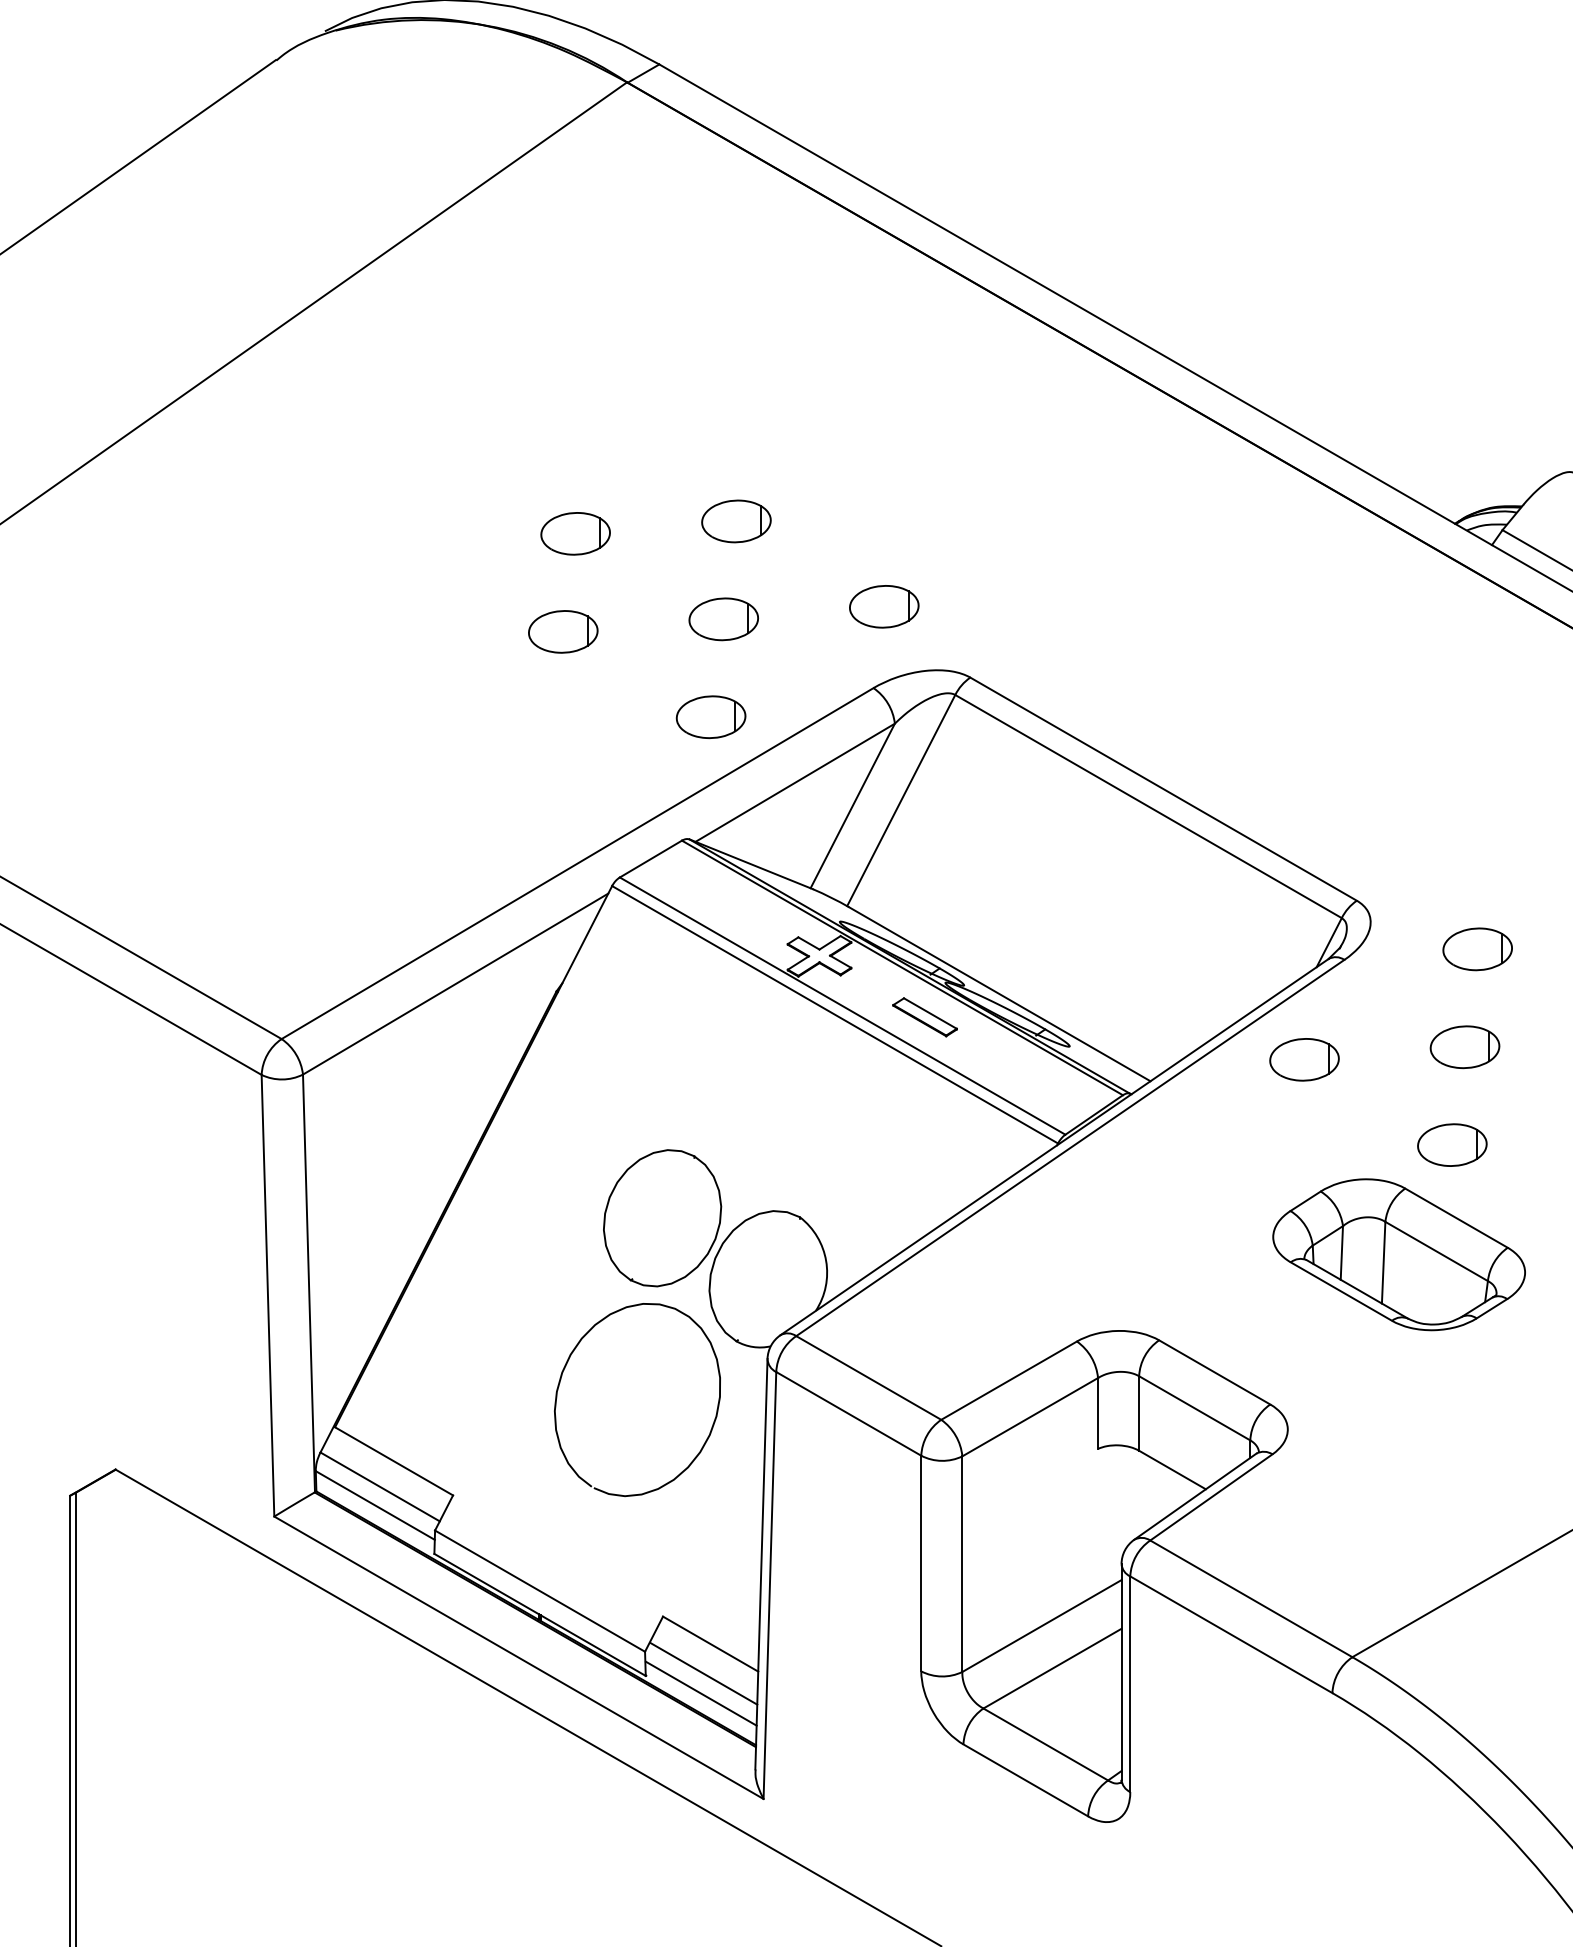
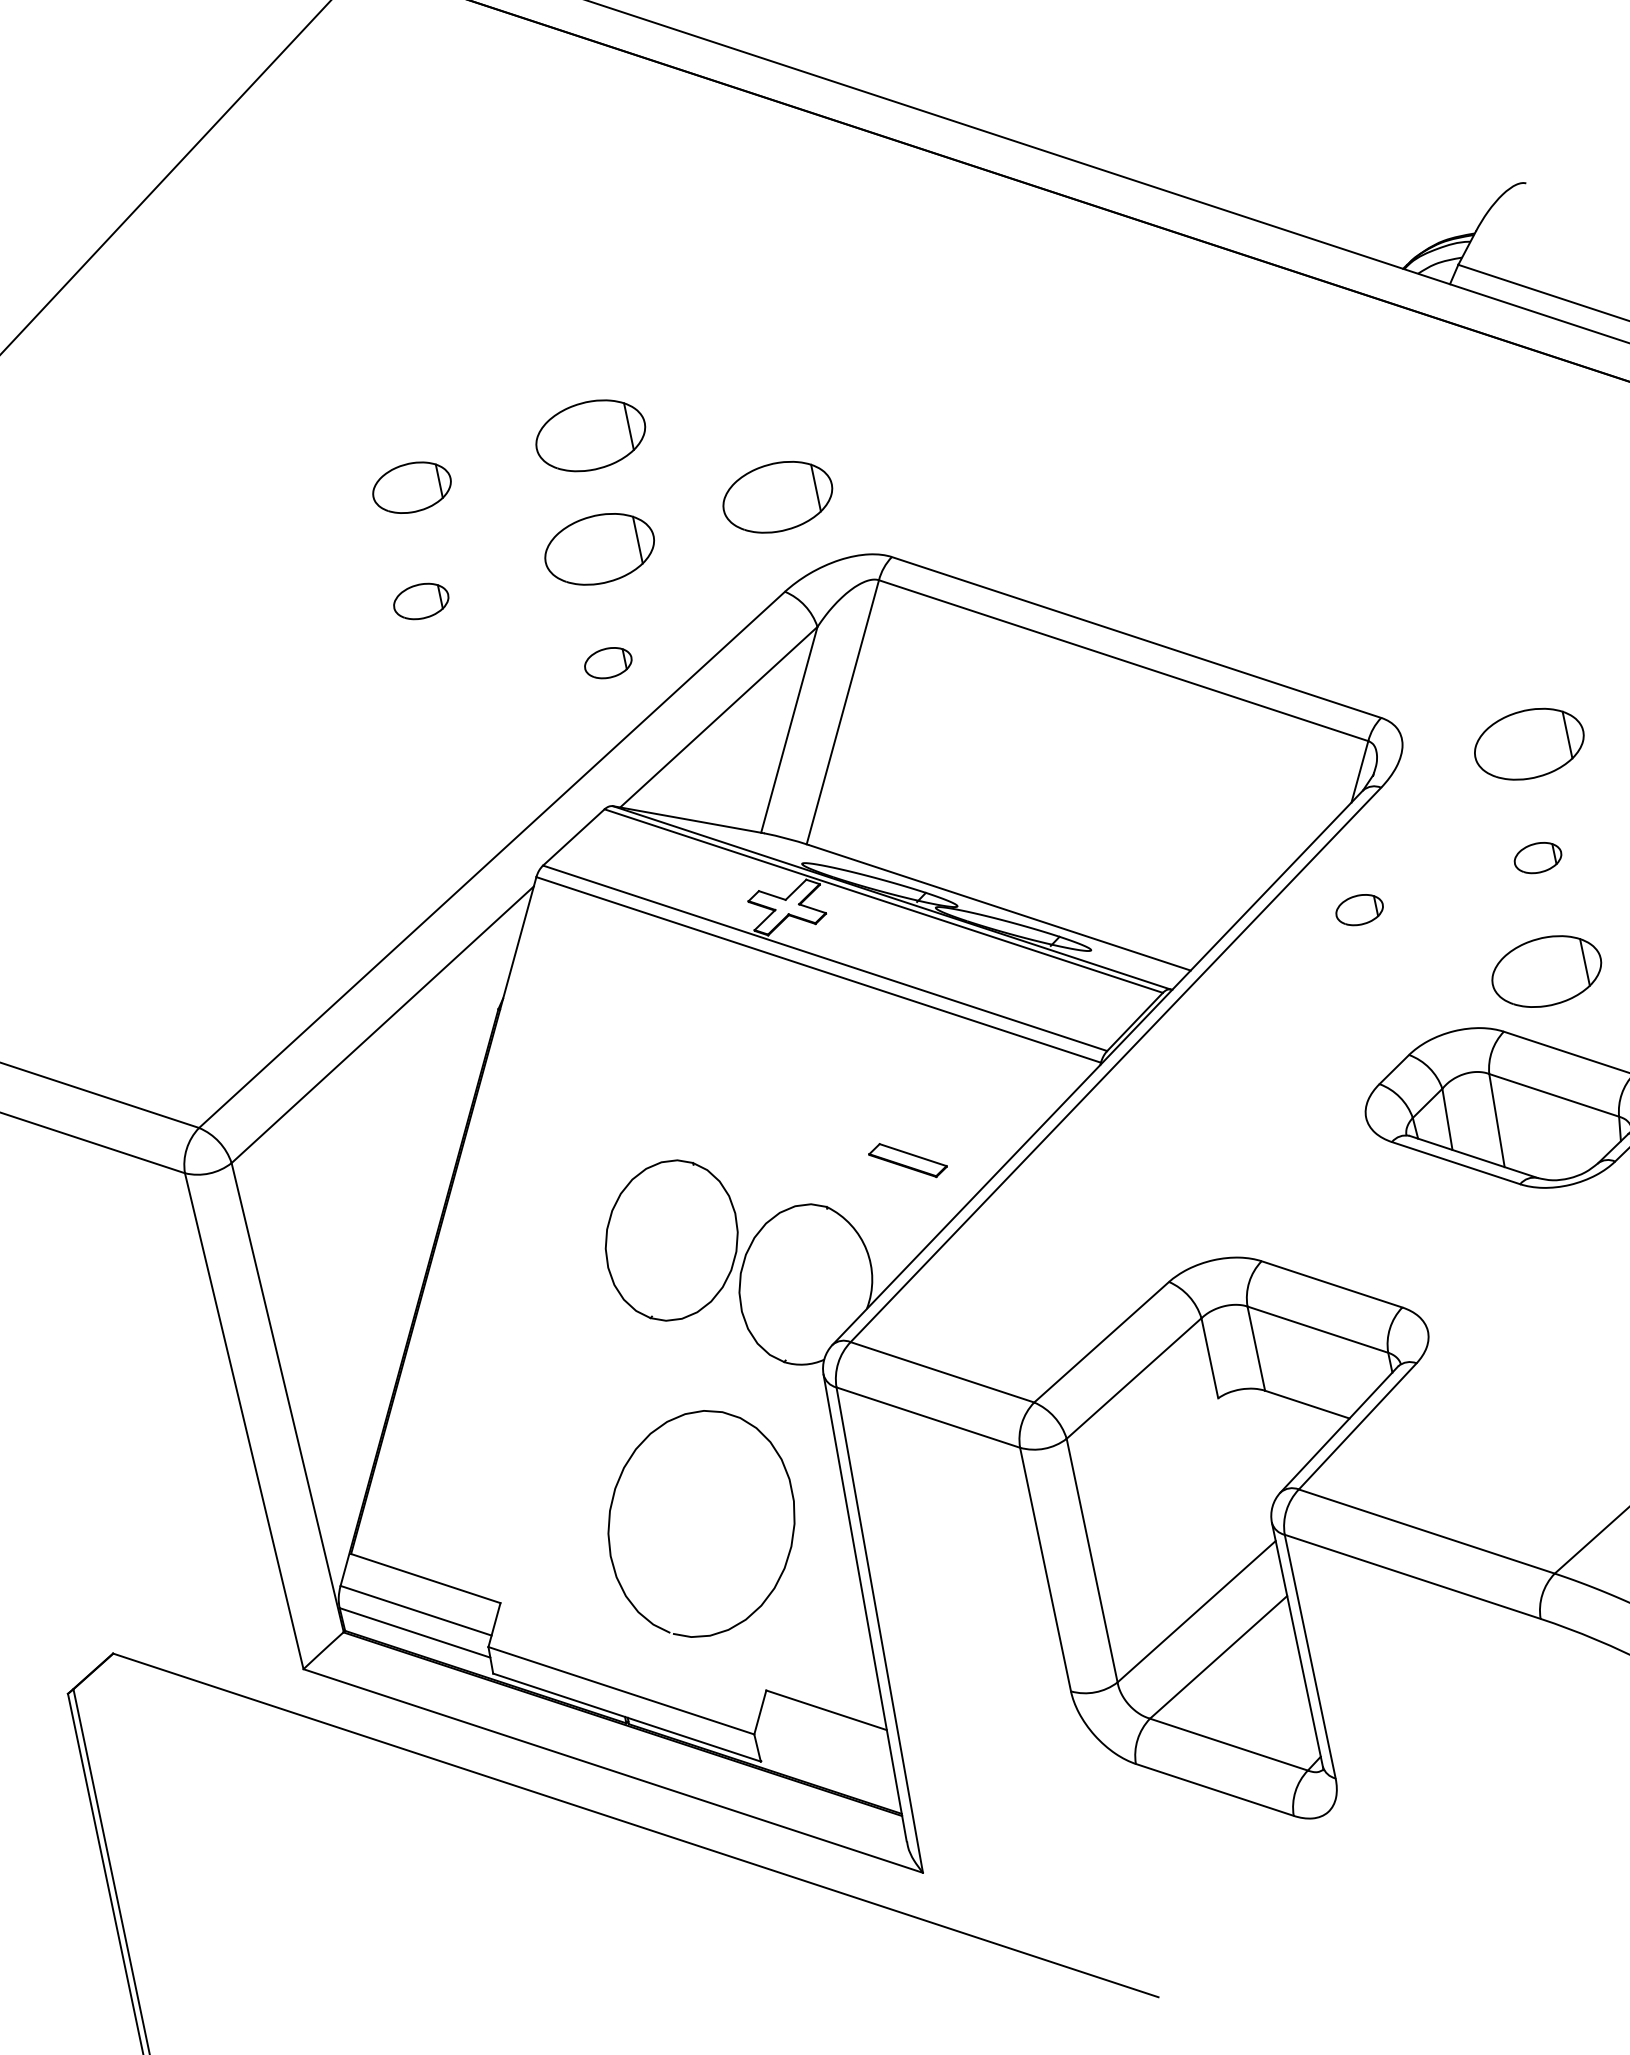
part: (736, 521) -> (590, 435), size x1.4
part: (884, 606) -> (778, 496), size x1.4
part: (723, 619) -> (599, 549), size x1.4
part: (563, 631) -> (421, 600), size x0.7
part: (710, 717) -> (607, 663), size x0.6
part: (1477, 949) -> (1529, 744), size x1.4
part: (924, 1017) -> (907, 1160), moved
part: (1464, 1047) -> (1537, 858), size x0.6
part: (1304, 1059) -> (1359, 909), size x0.6
part: (1452, 1144) -> (1546, 970), size x1.4
curve: (711, 1426) -> (791, 1536), moved
line: (703, 1673) -> (825, 1745), removed
line: (700, 1693) -> (826, 1768), removed

